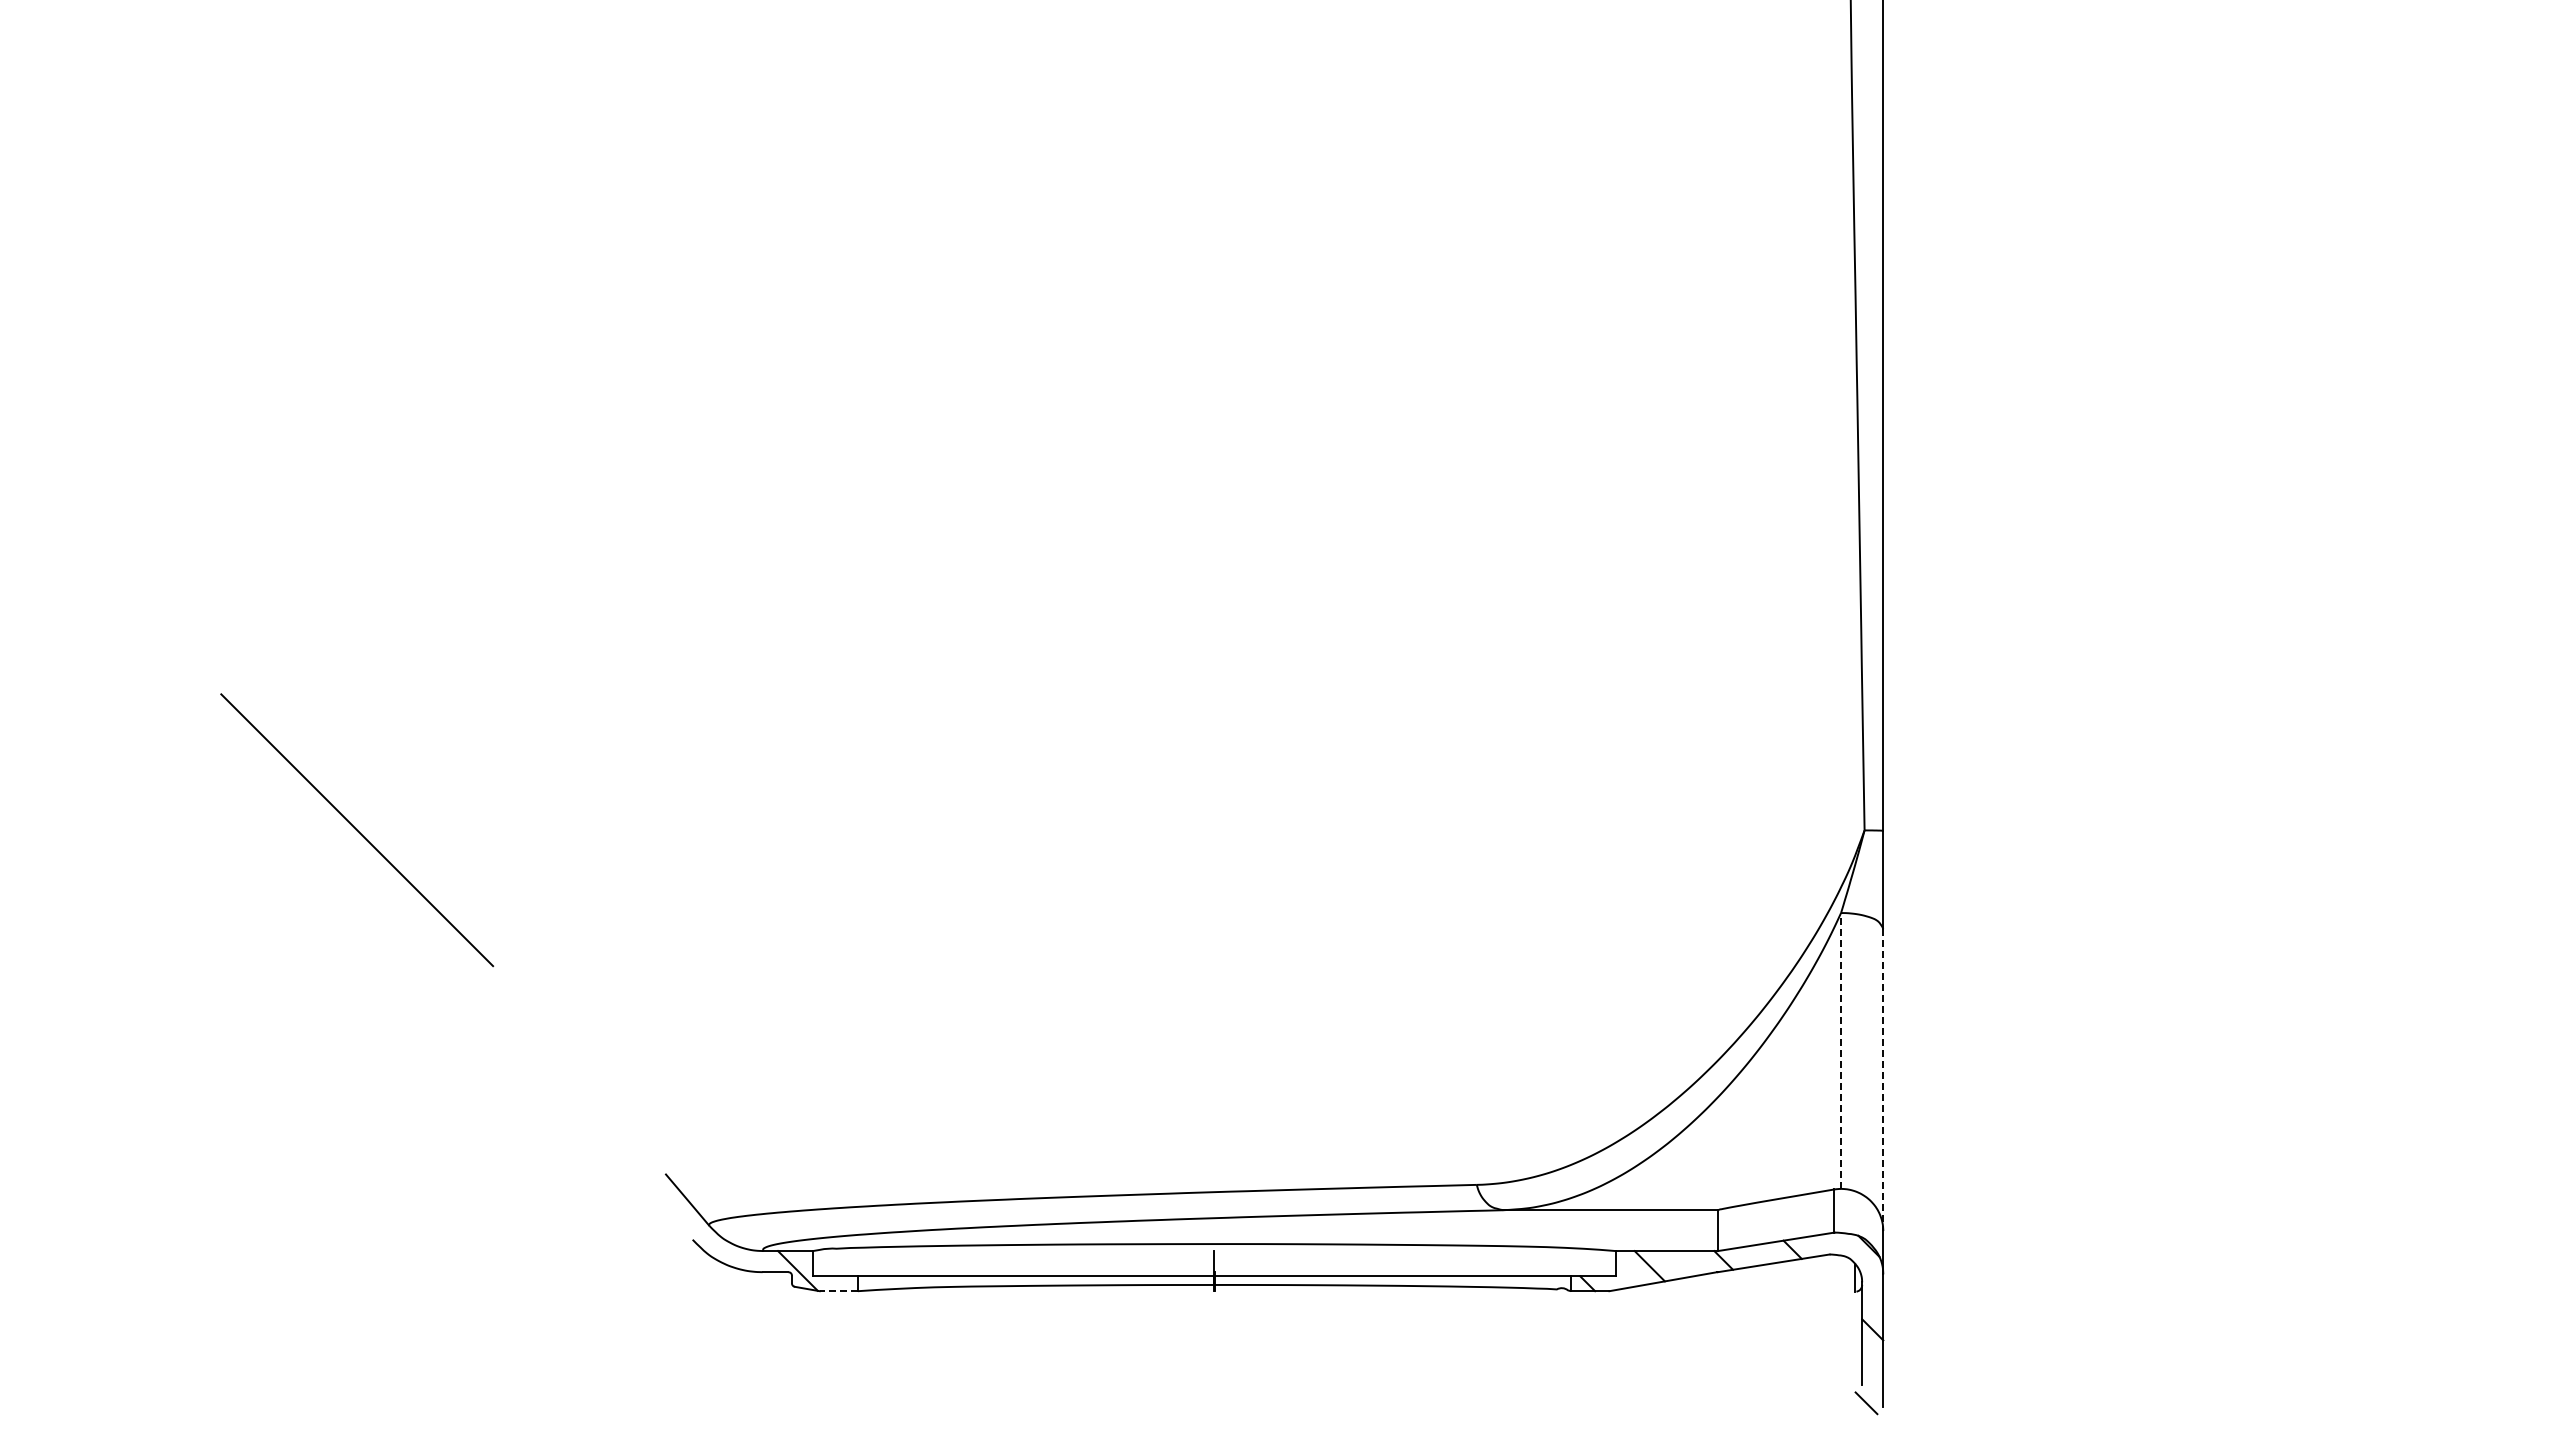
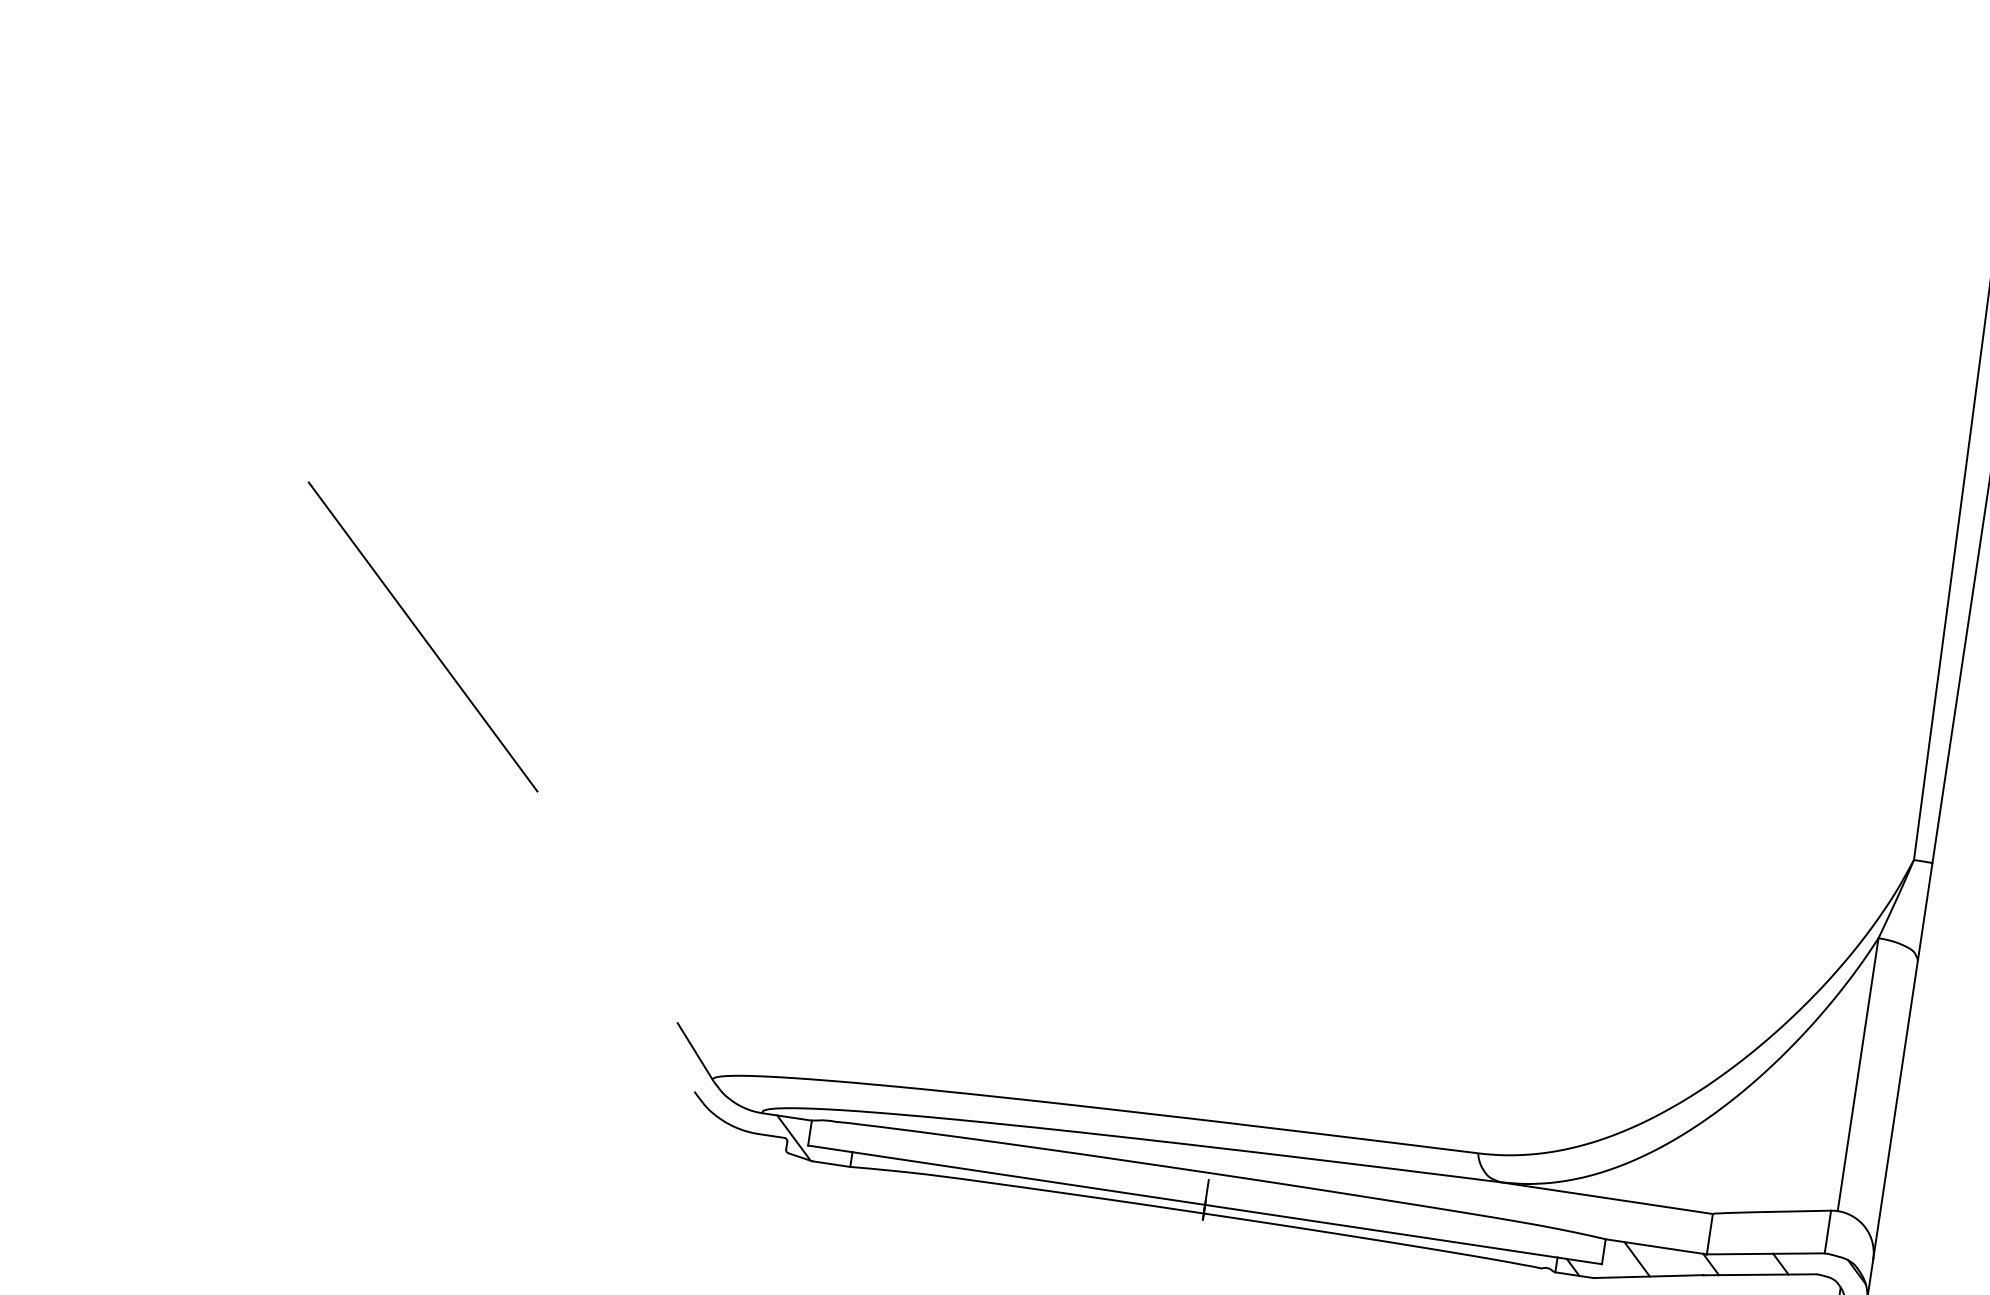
line: (1841, 1050) -> (1858, 1074), dashed -> solid
line: (1883, 1080) -> (1895, 1110), dashed -> solid
line: (838, 1291) -> (831, 1164), dashed -> solid

